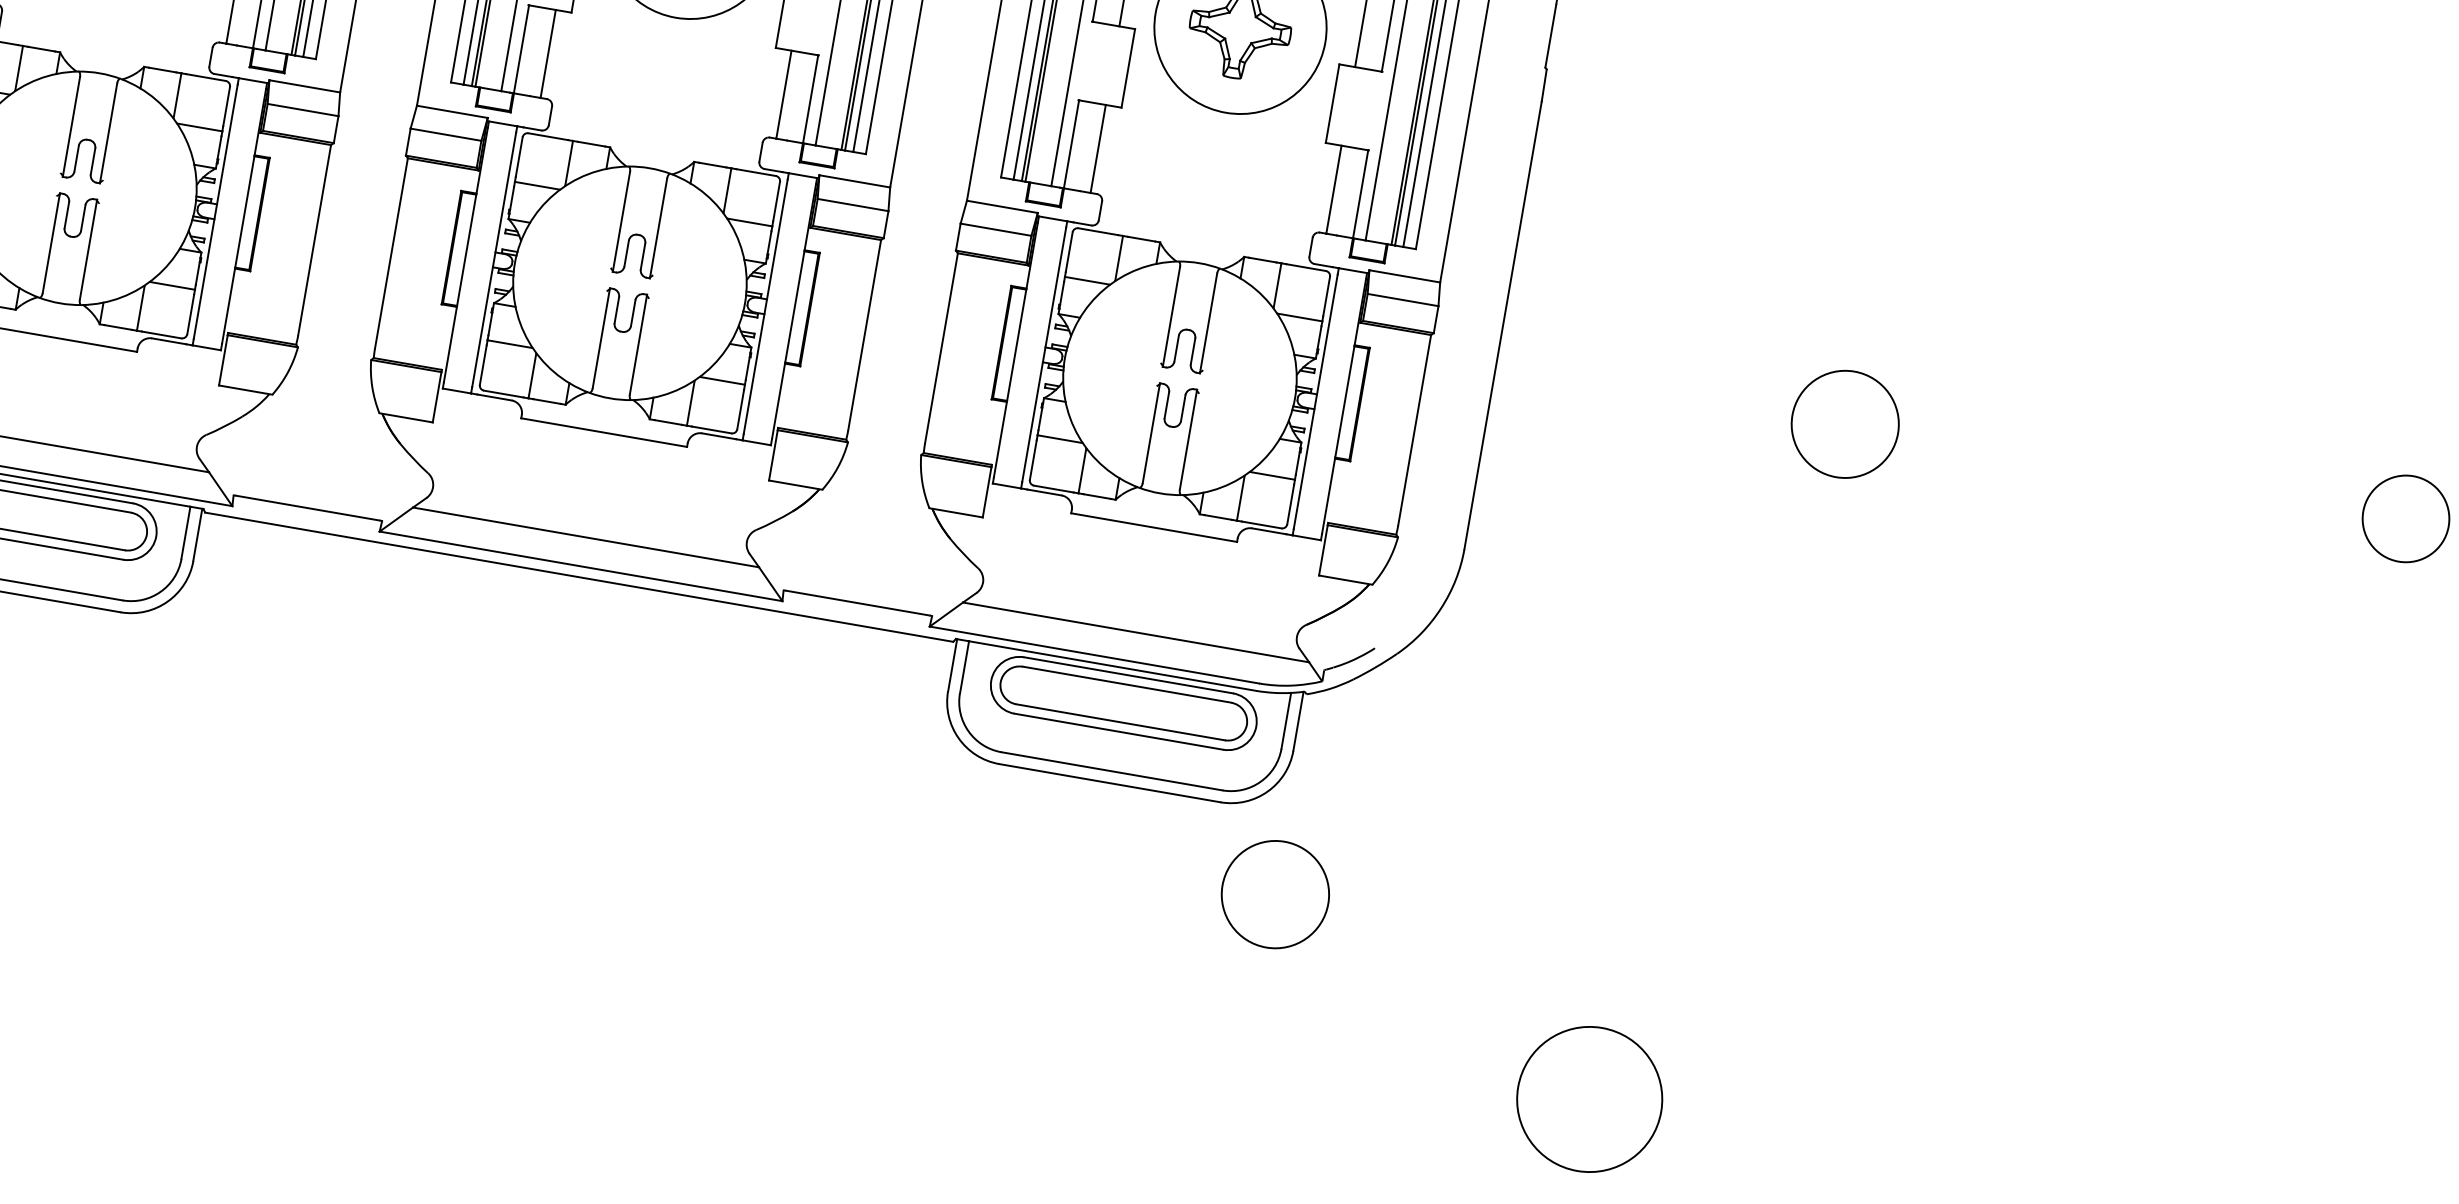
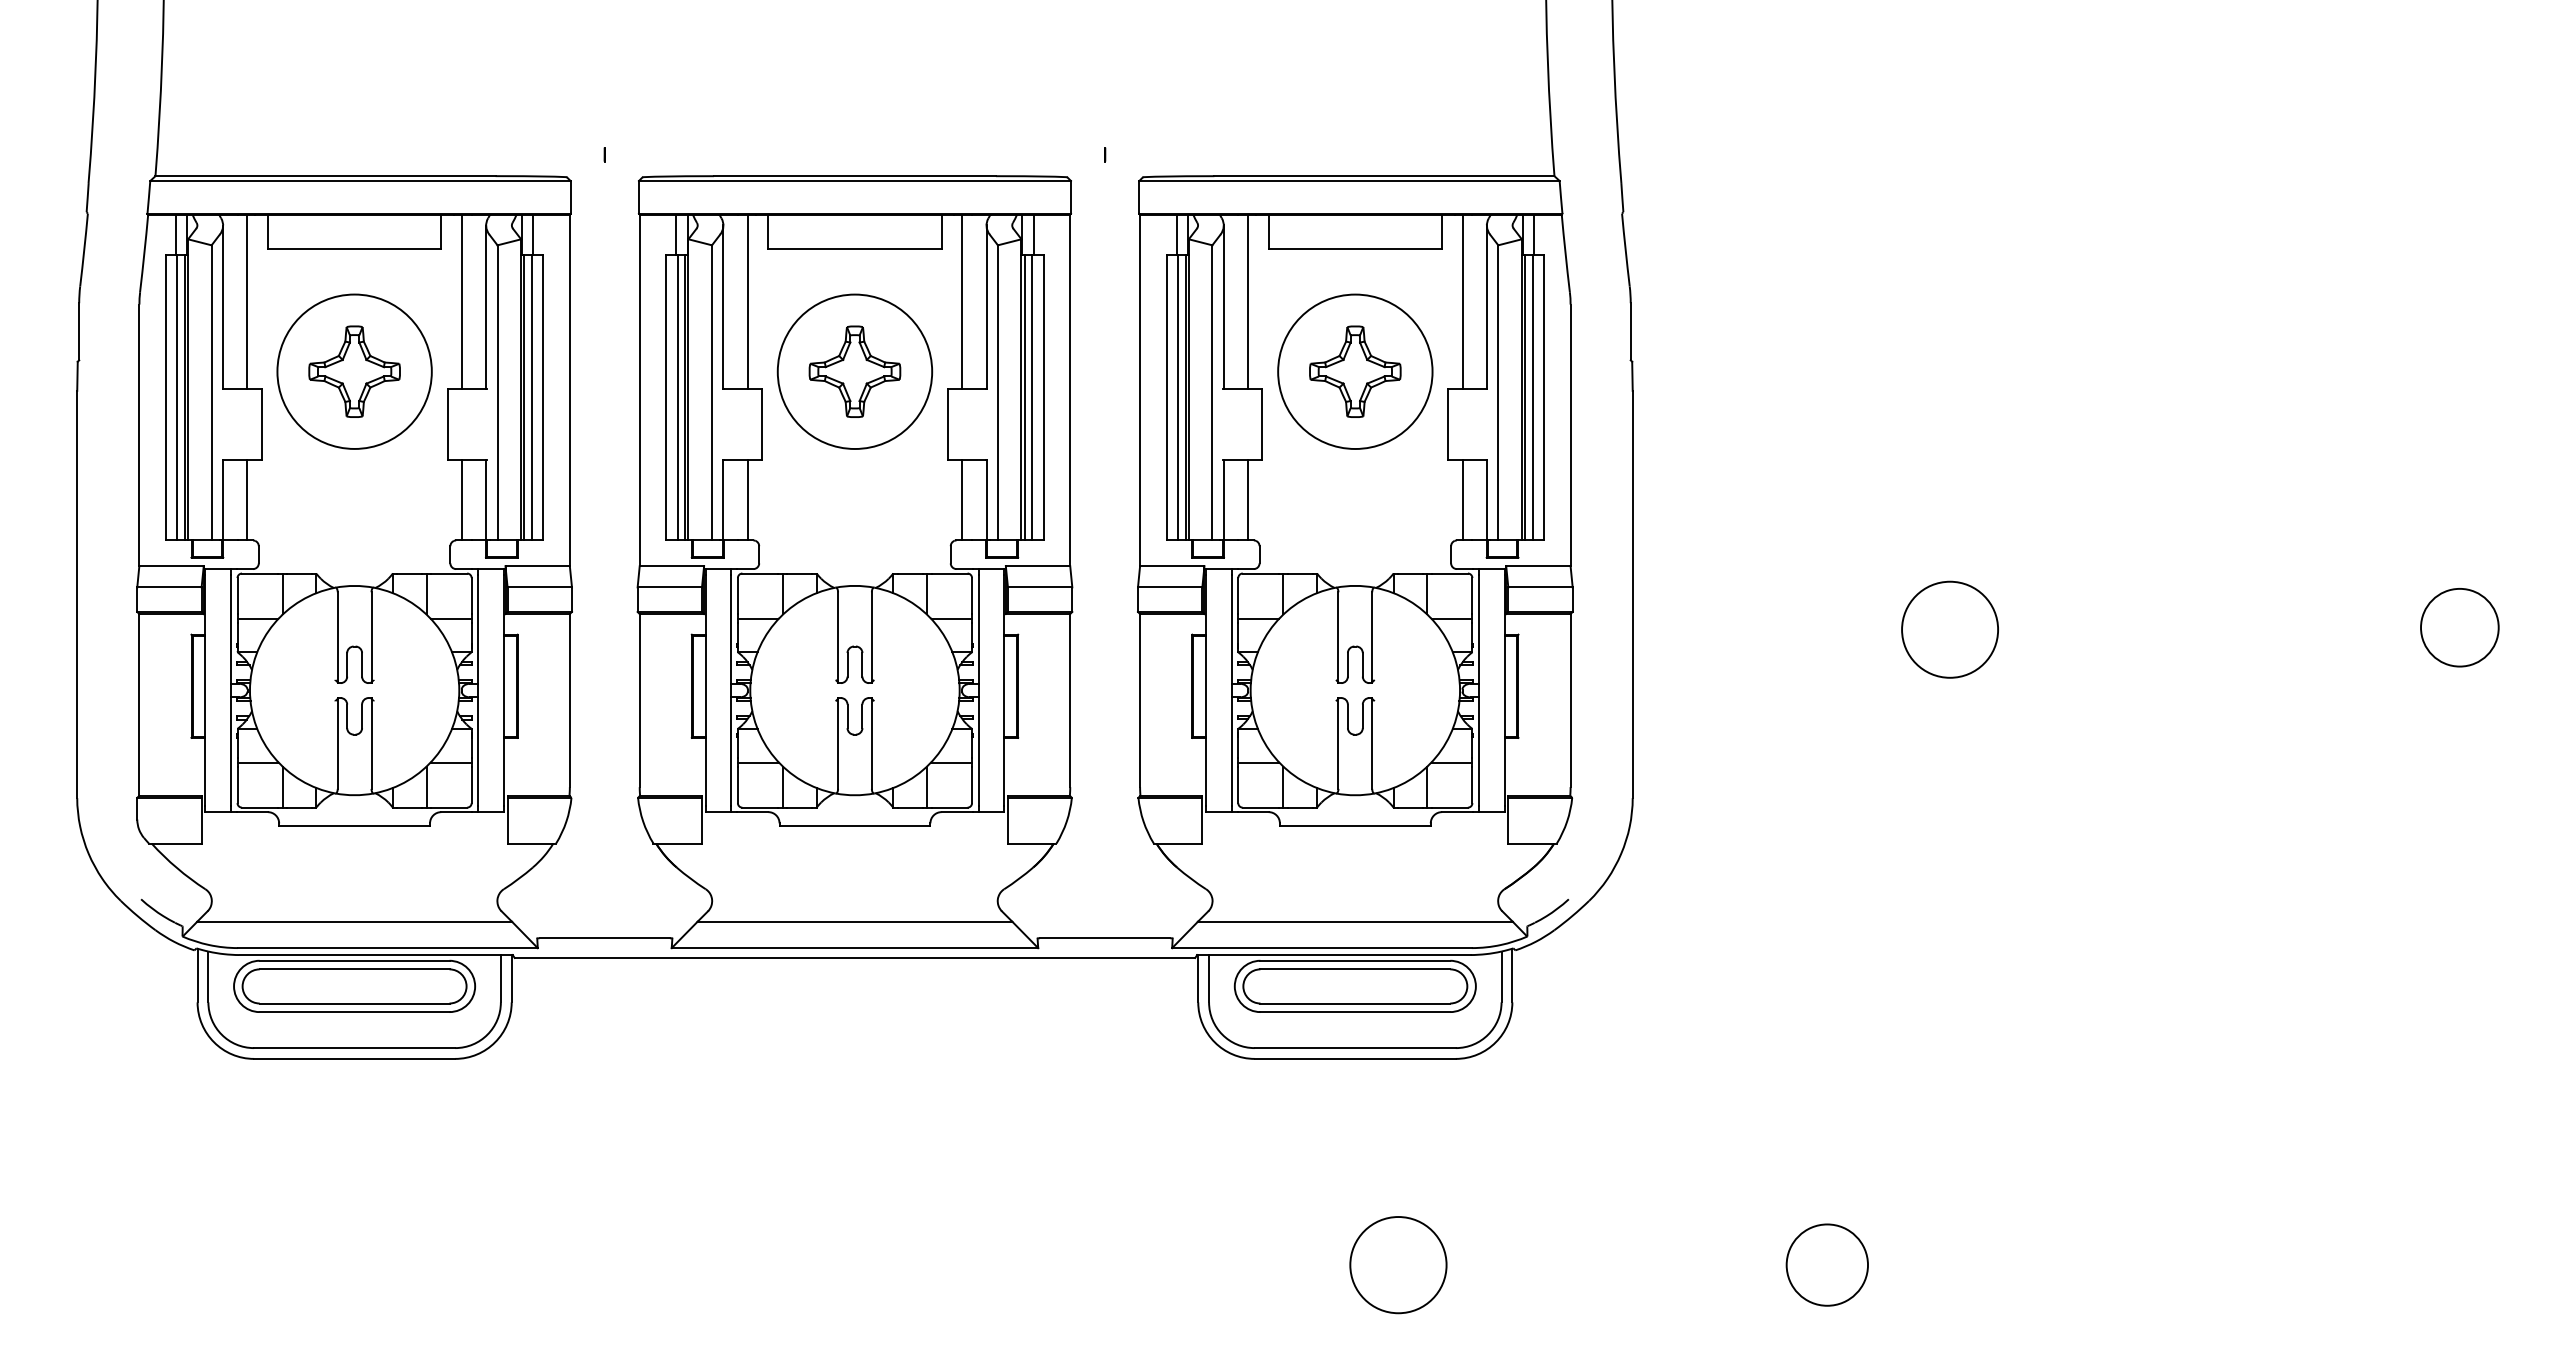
circle: (1275, 895) -> (1398, 1265), moved
circle: (1590, 1098) -> (1827, 1264), size x0.62

